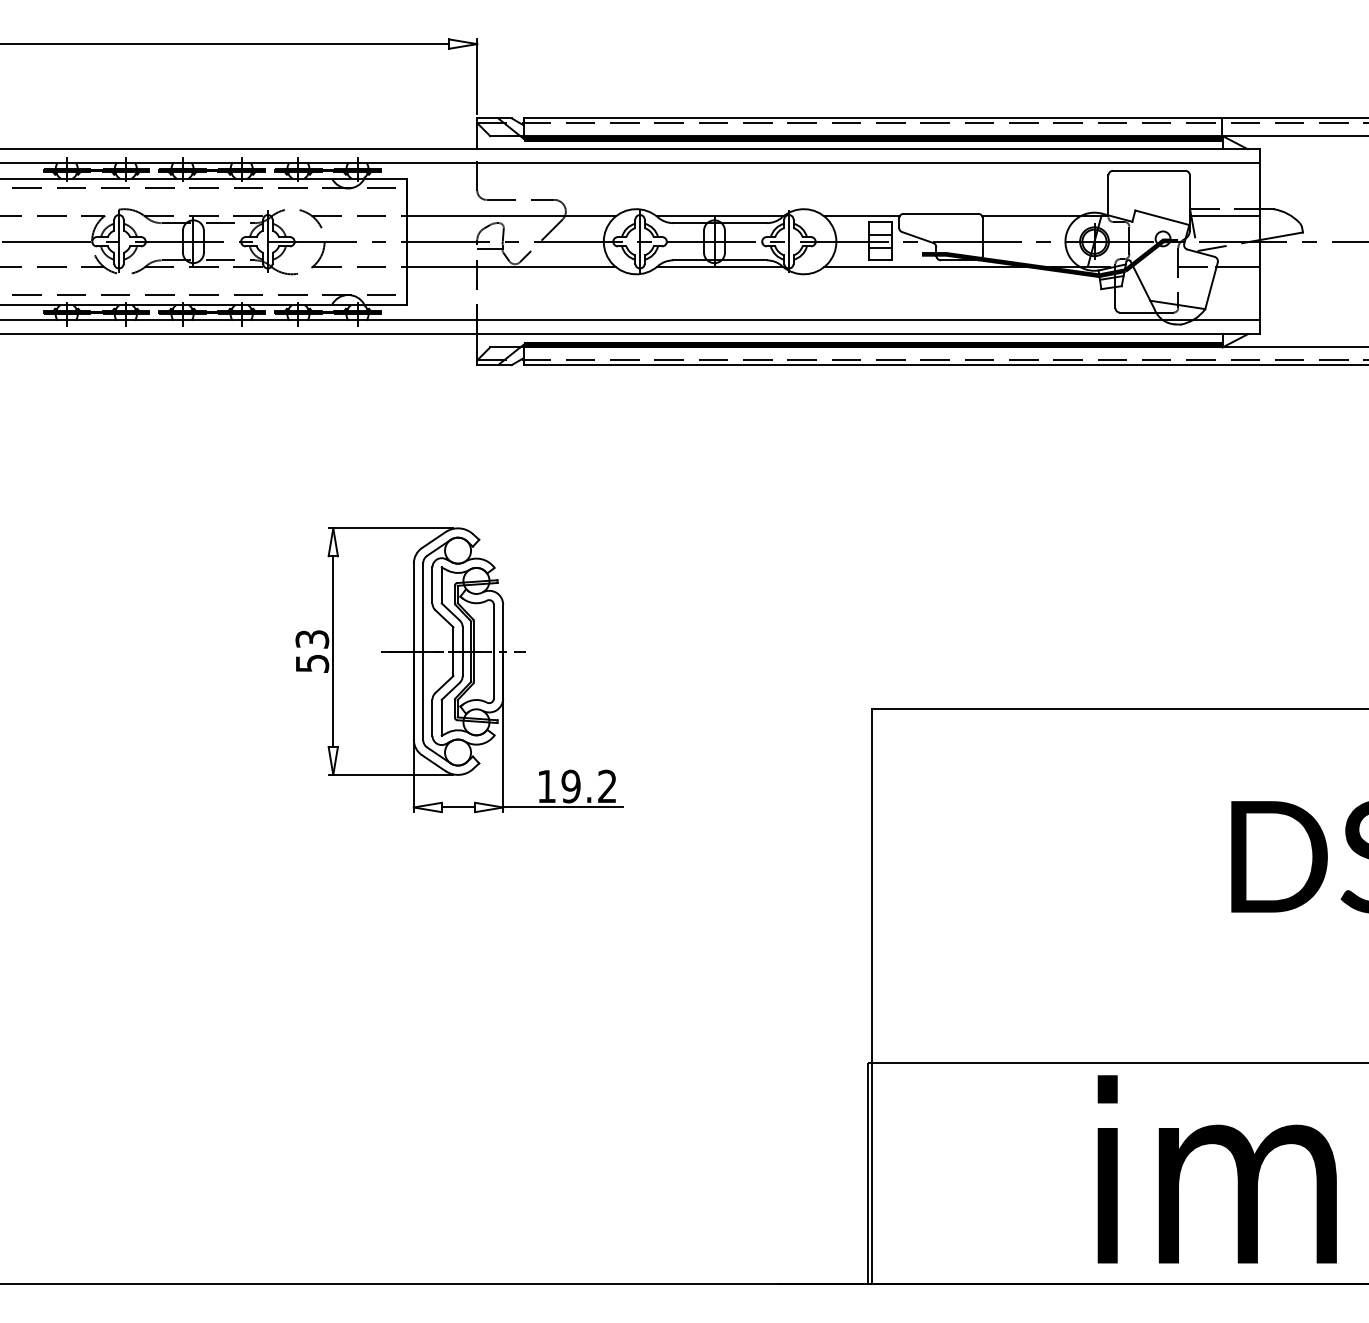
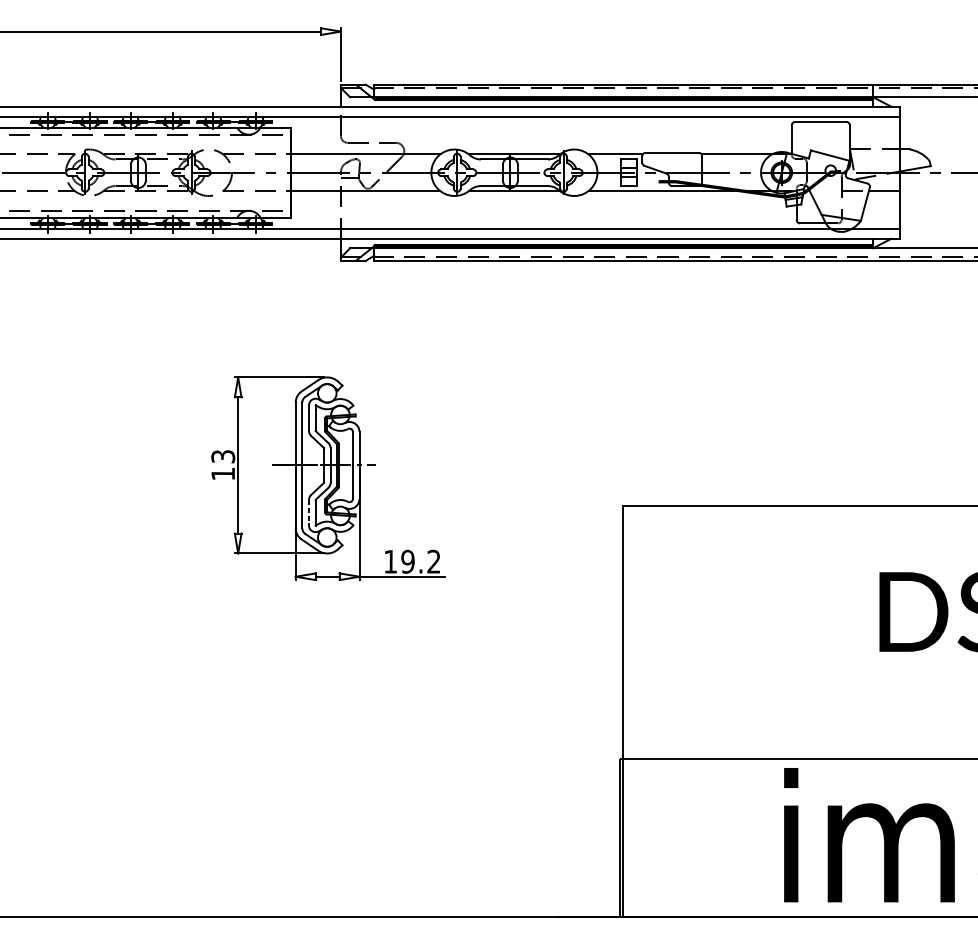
line: (1224, 216) -> (874, 154), removed
text: (312, 663) -> (223, 473), 53 -> 13
line: (432, 717) -> (309, 512), solid -> dashed

